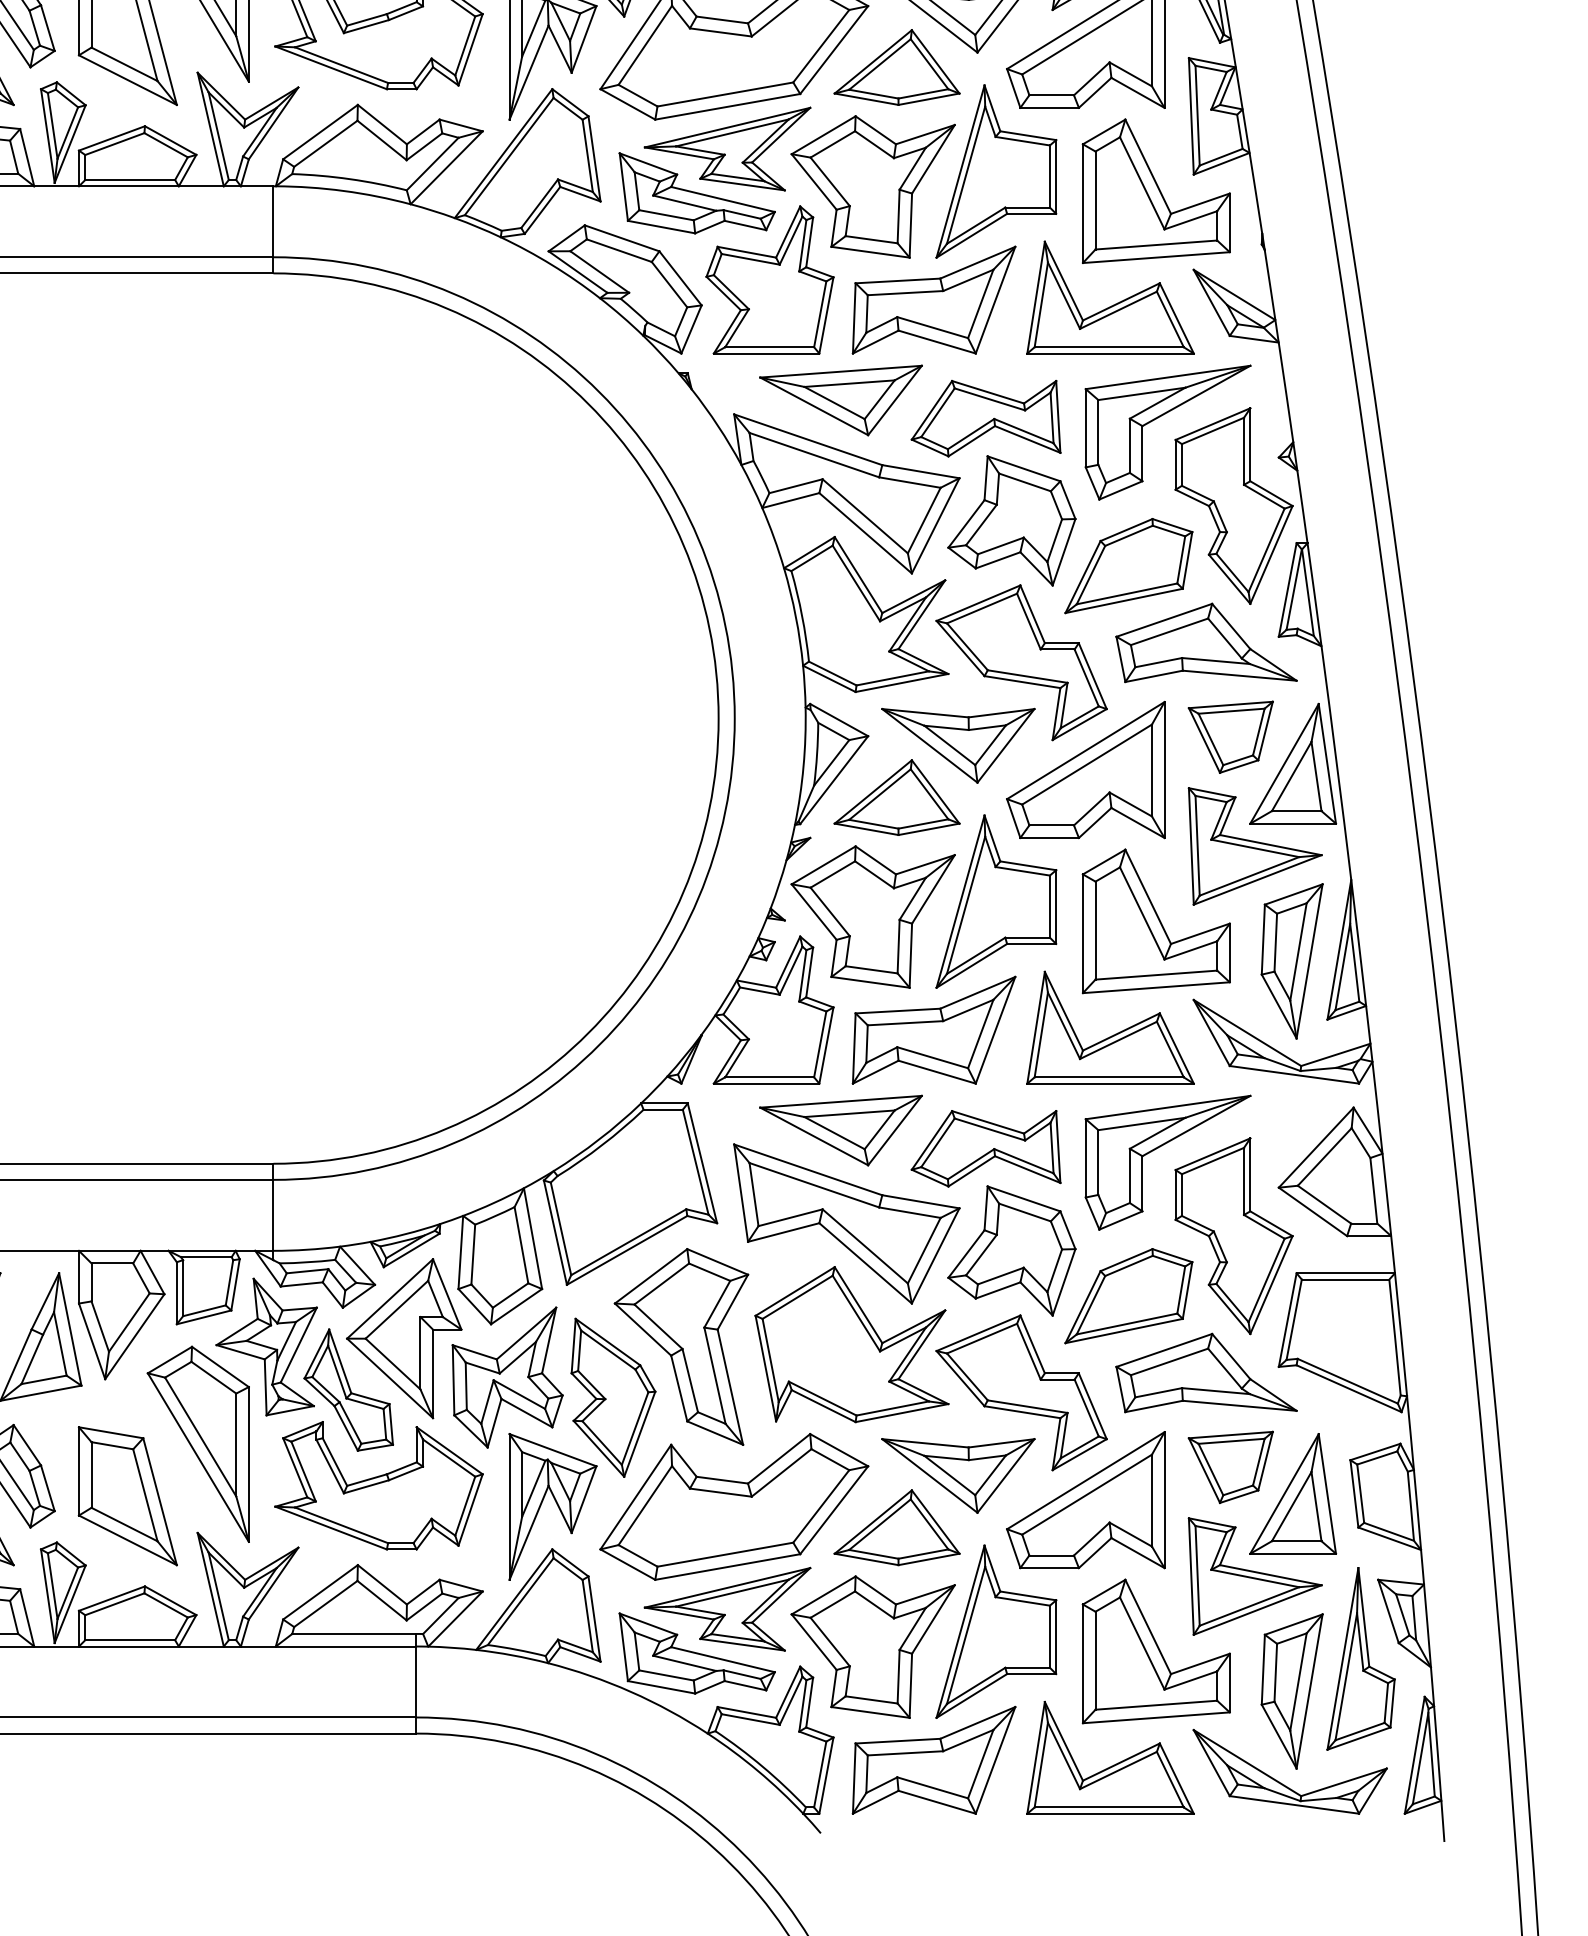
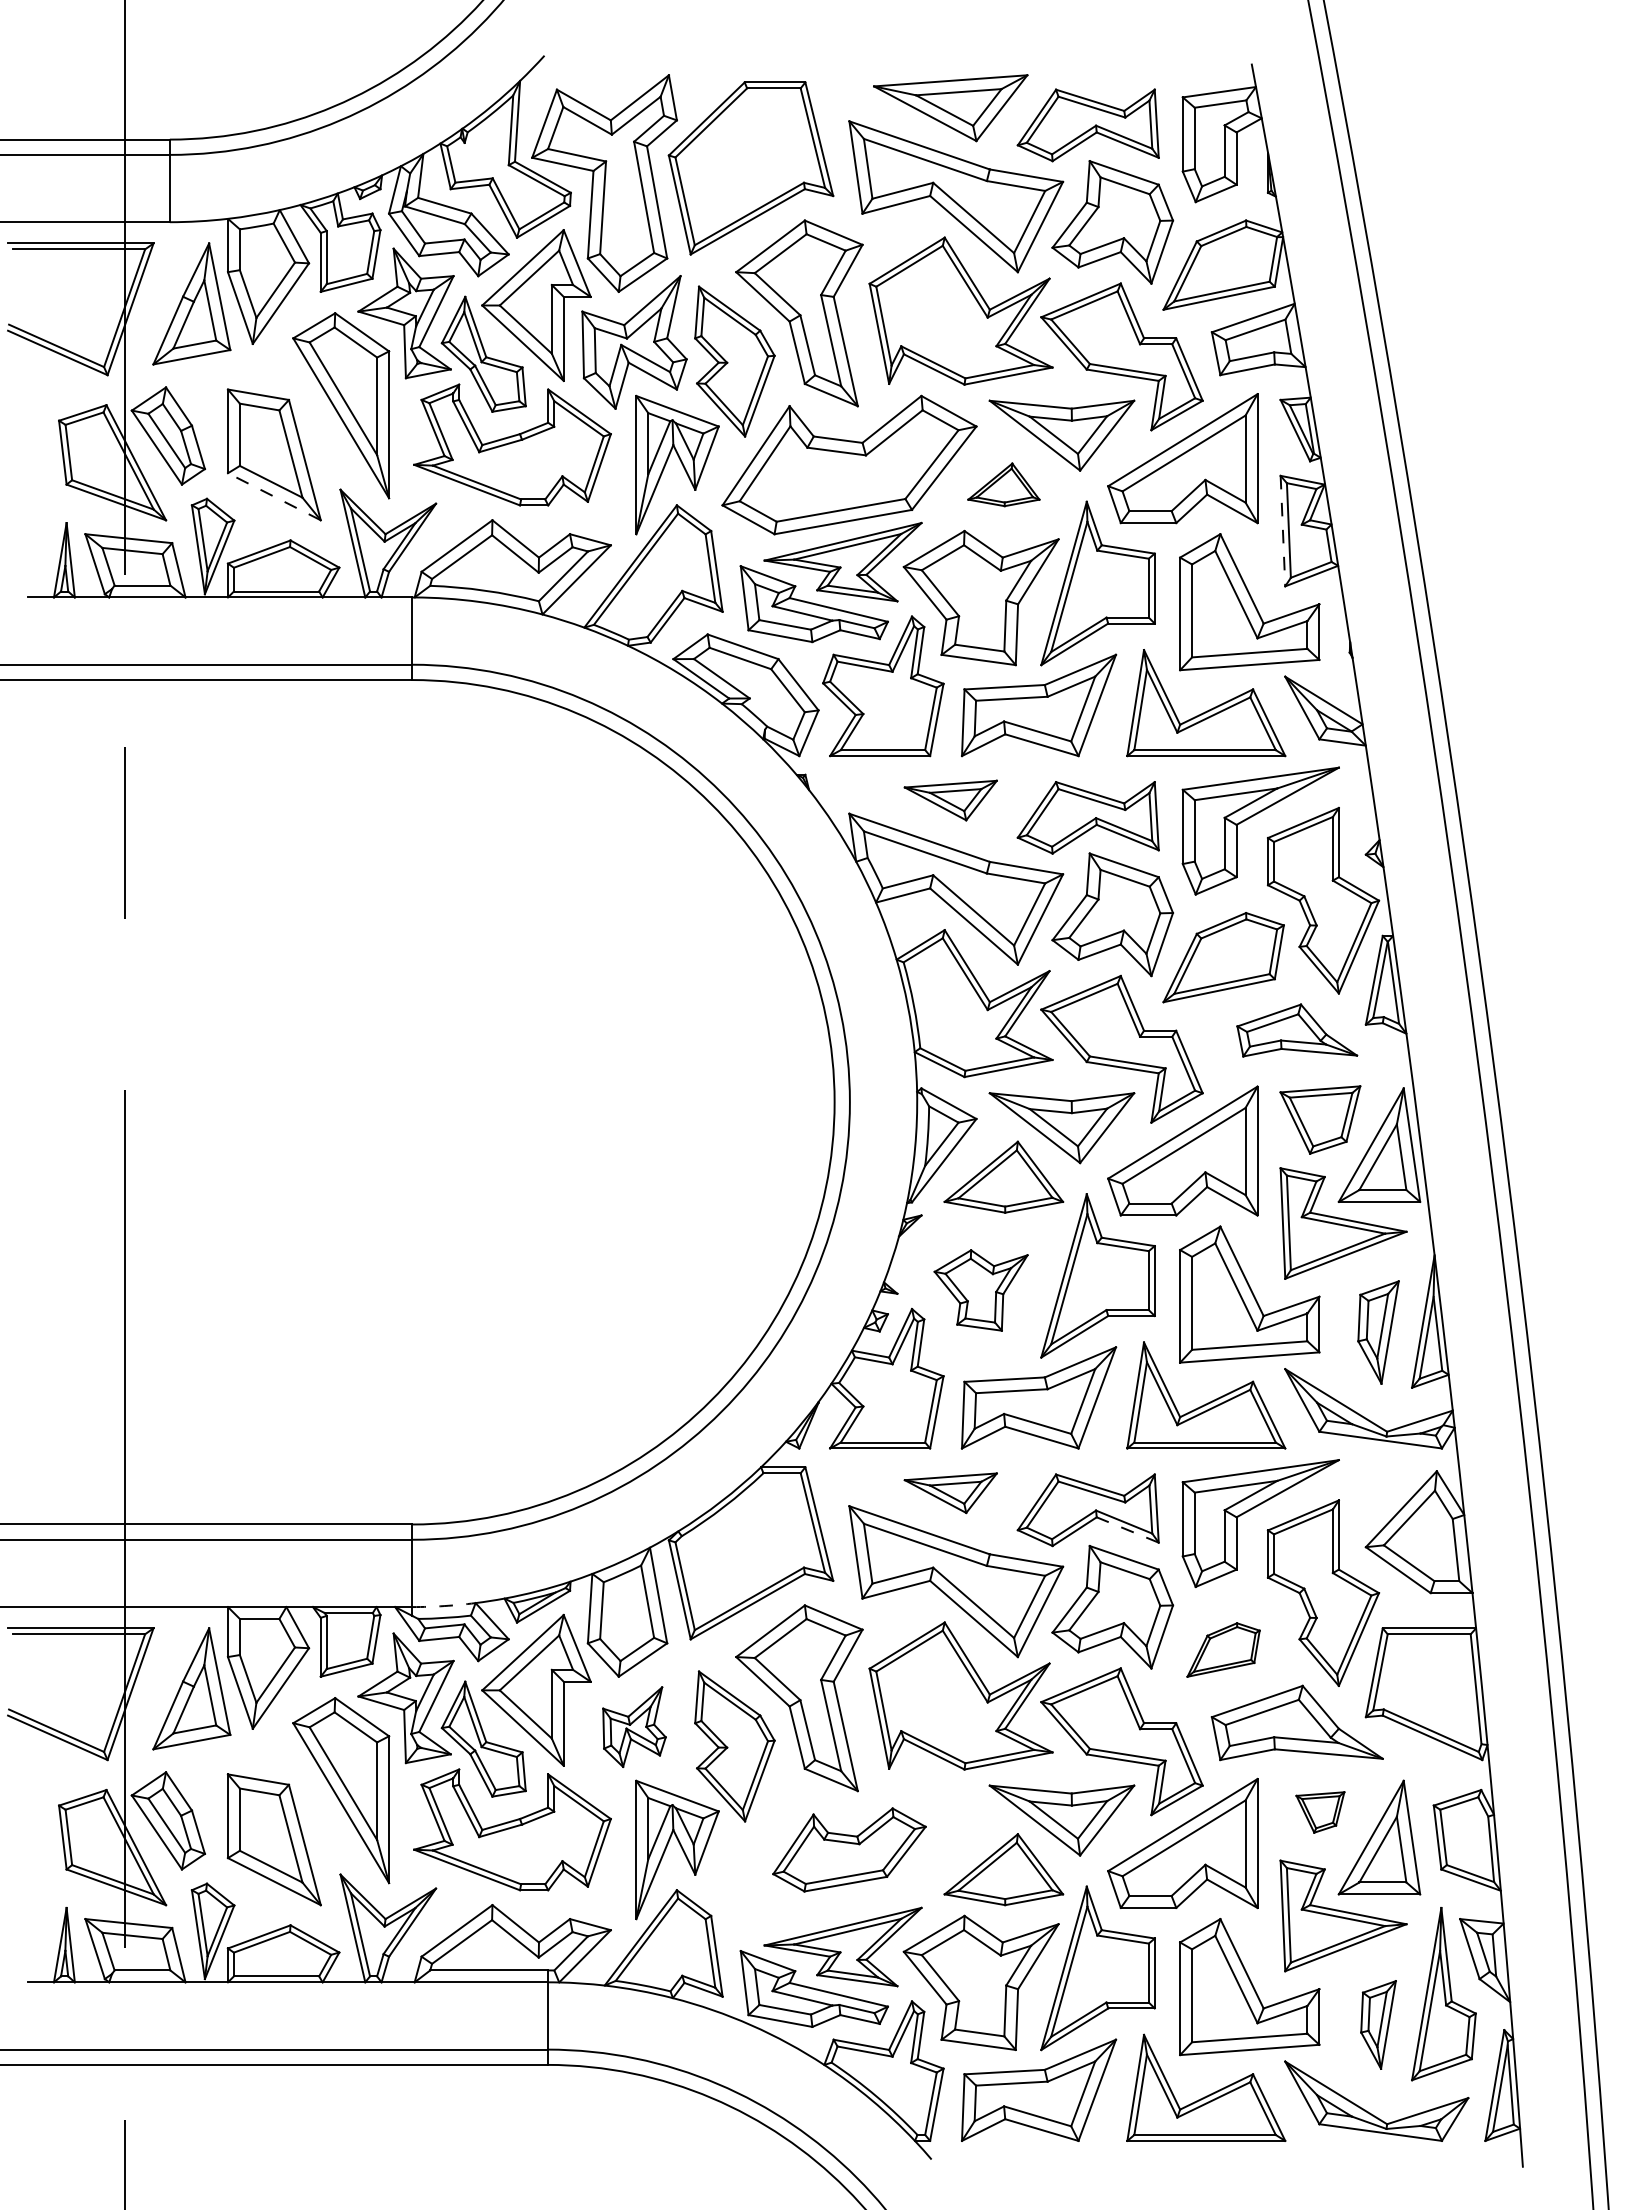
part: (896, 67) -> (1003, 484), size x0.6
line: (126, 79) -> (273, 496), solid -> dashed
line: (1190, 116) -> (1282, 531), solid -> dashed
part: (840, 400) -> (950, 800), size x0.6
part: (1205, 642) -> (1296, 1030), size x0.7
part: (872, 917) -> (980, 1290), size x0.6
part: (1292, 961) -> (1378, 1332), size x0.7
part: (840, 1131) -> (950, 1493), size x0.6
line: (1027, 1169) -> (1127, 1529), solid -> dashed
arc: (307, 1250) -> (444, 1606), solid -> dashed
part: (1128, 1295) -> (1223, 1649), size x0.6
part: (507, 1376) -> (634, 1726), size x0.6
part: (1230, 1467) -> (1320, 1812), size x0.6
part: (734, 1506) -> (849, 1849), size x0.6
part: (1292, 1690) -> (1378, 2024), size x0.6

